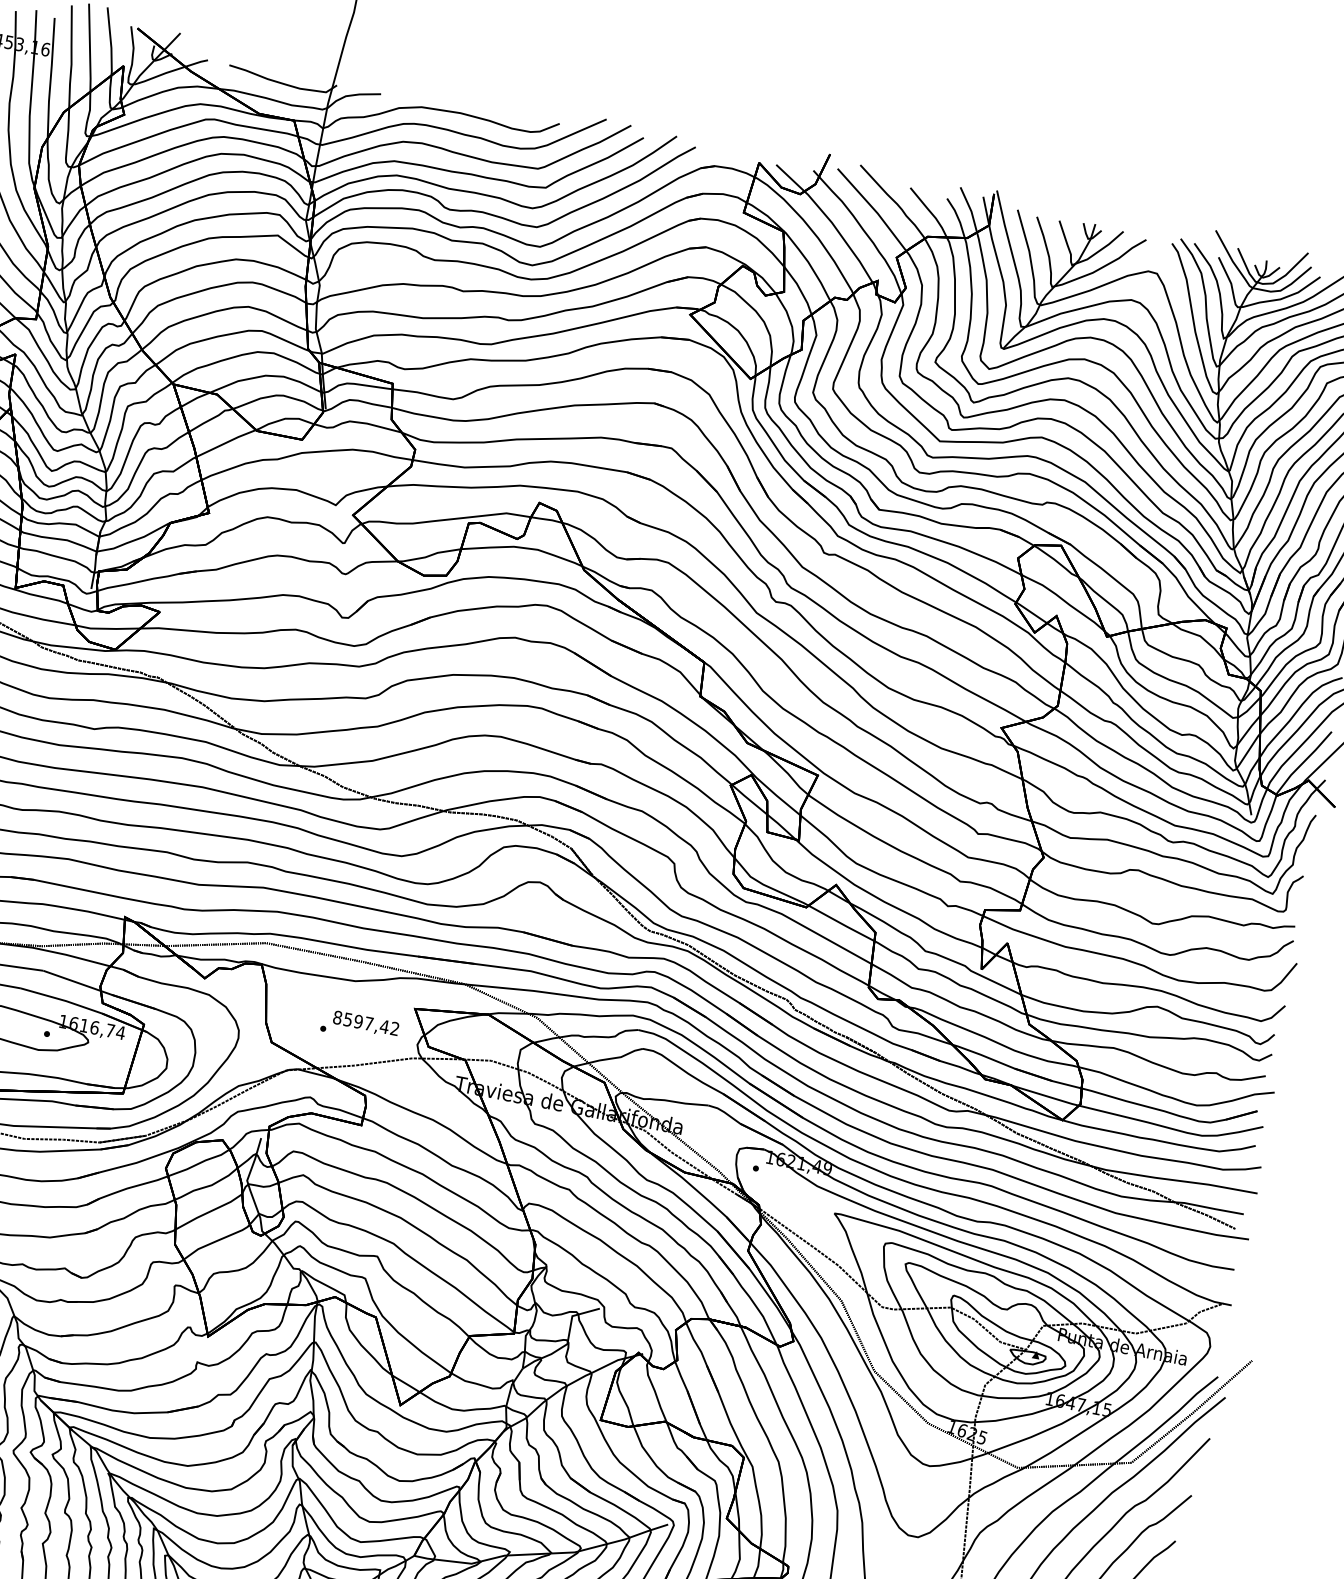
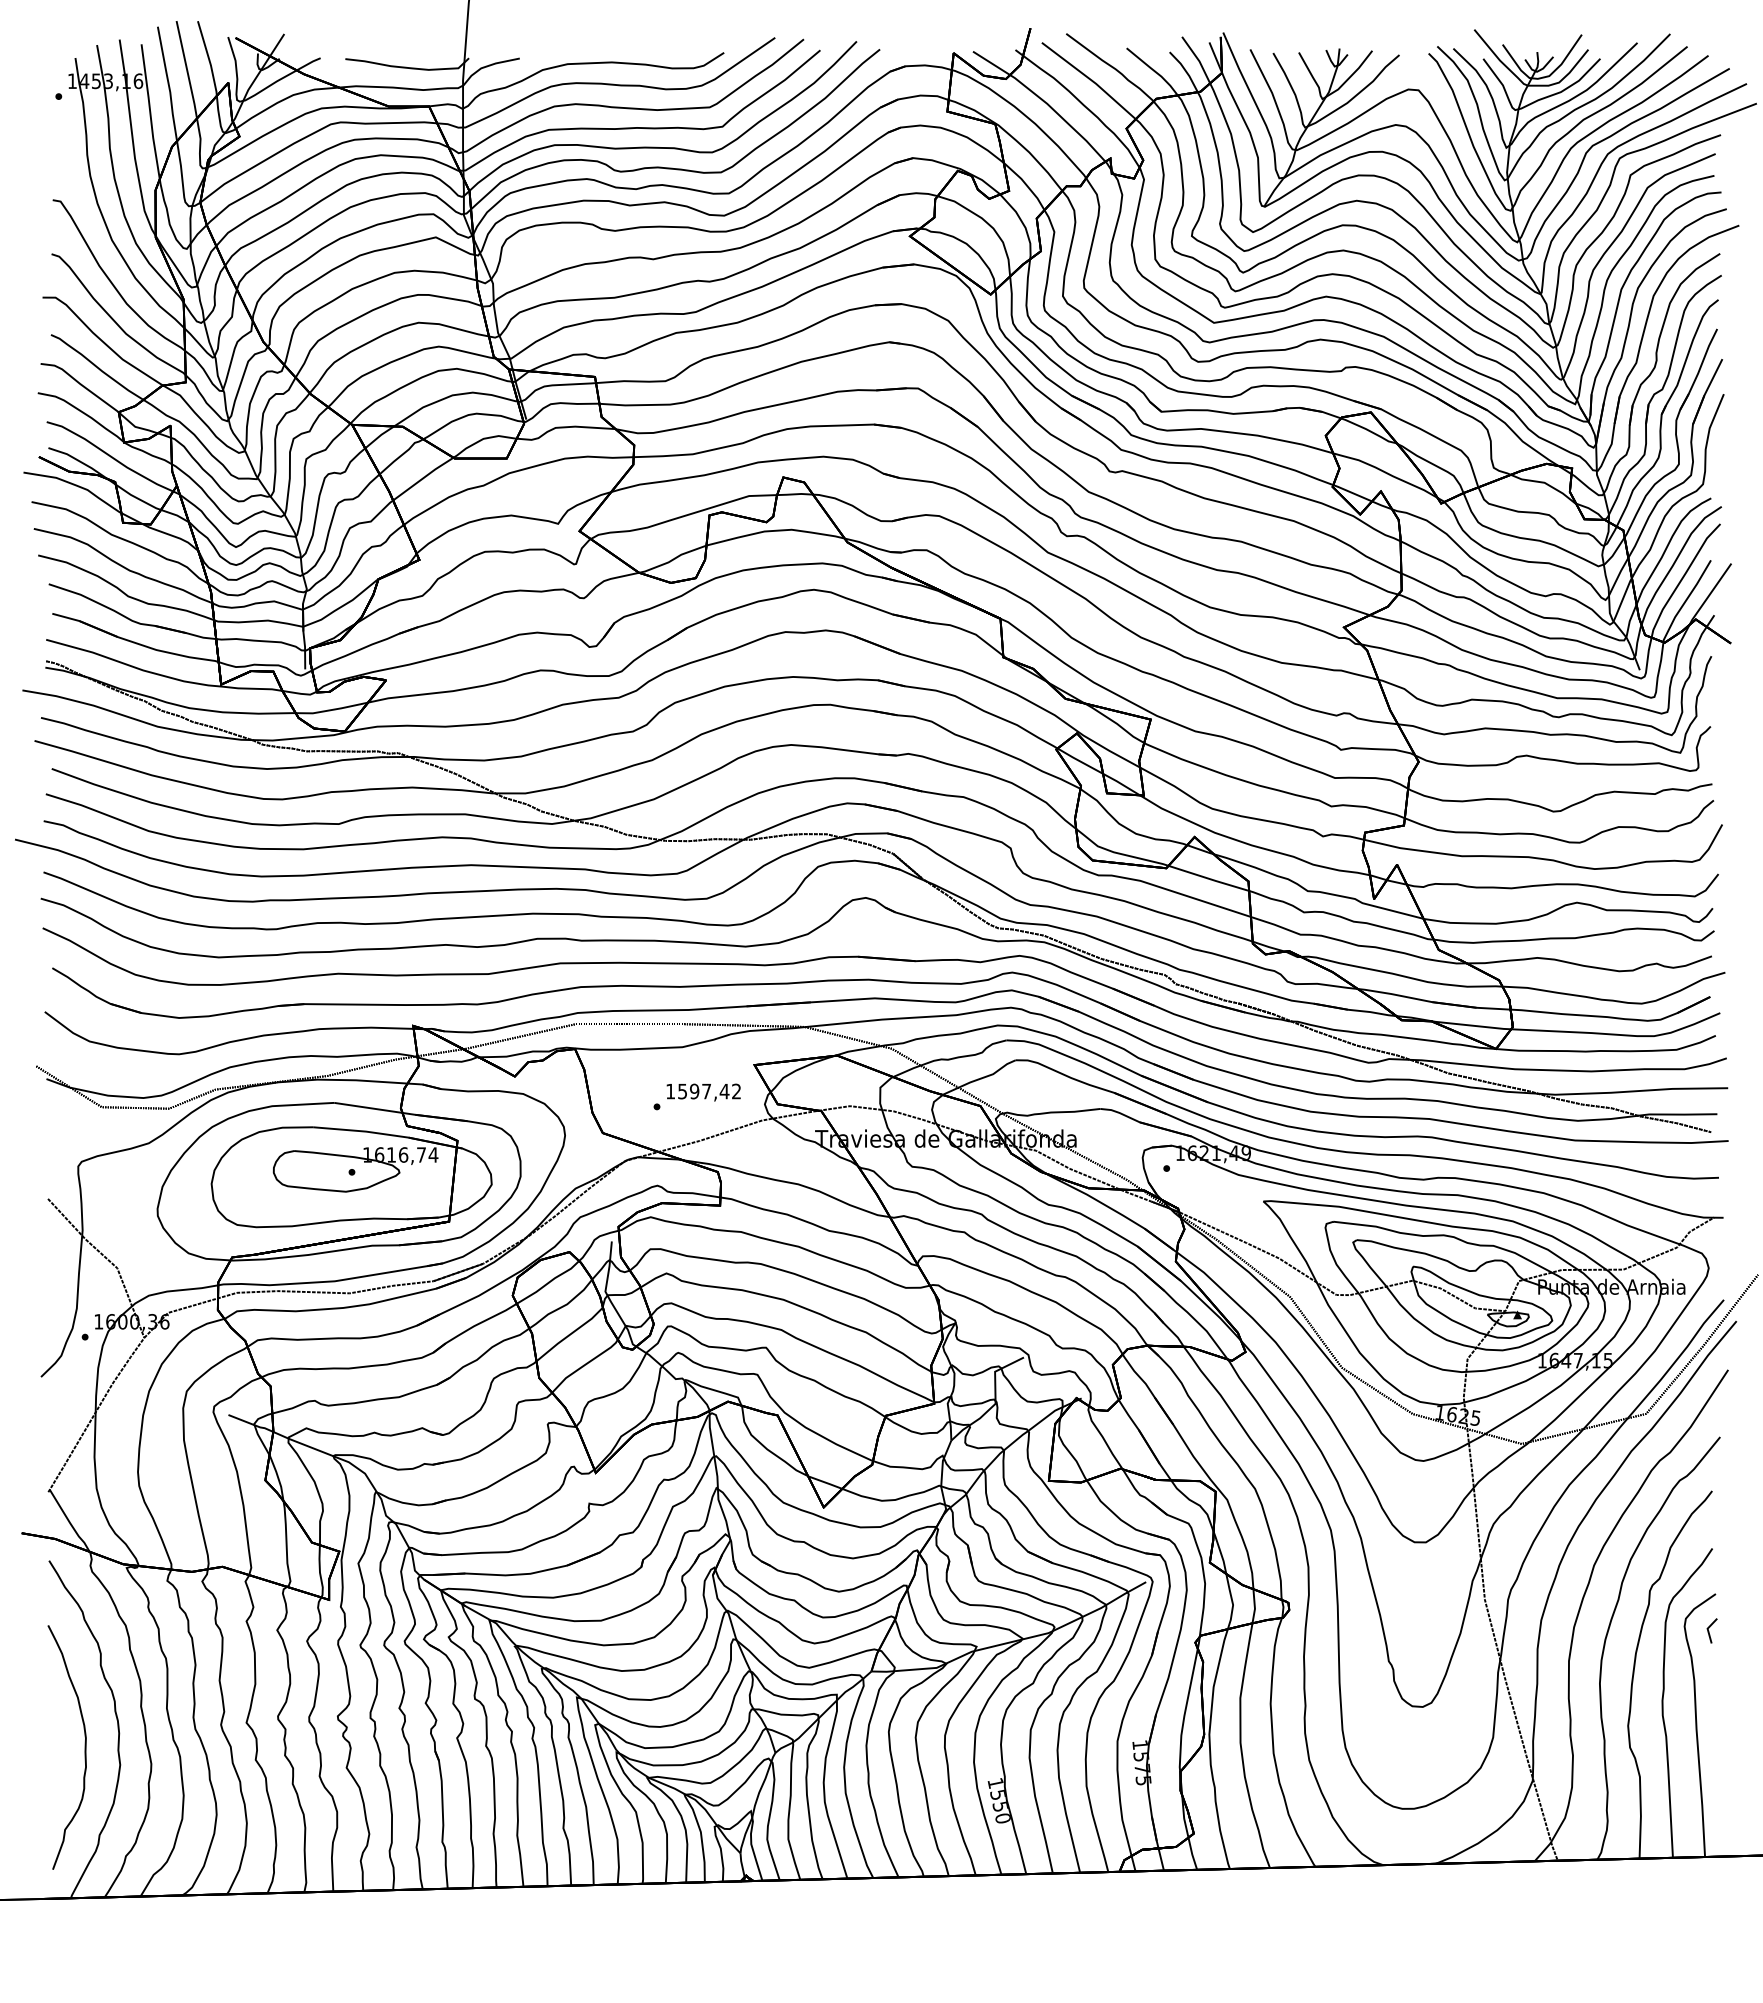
text: (337, 1017) -> (670, 1091), 8597,42 -> 1597,42

